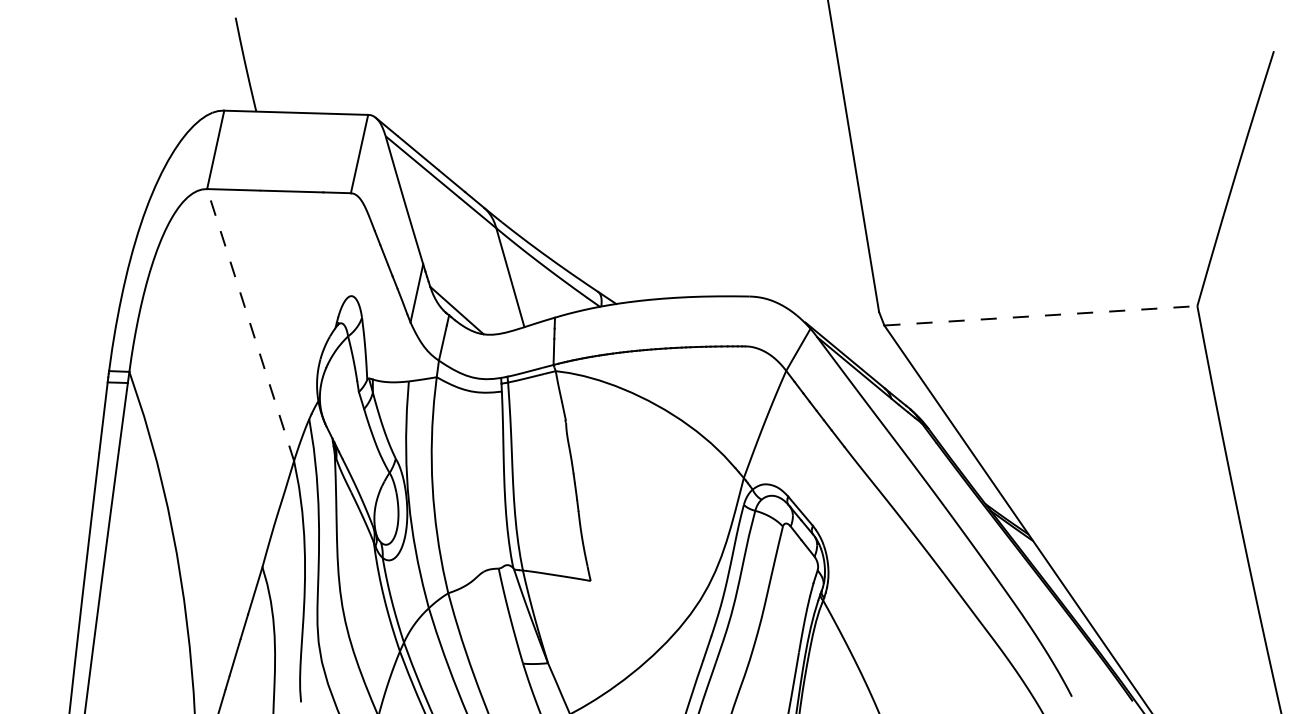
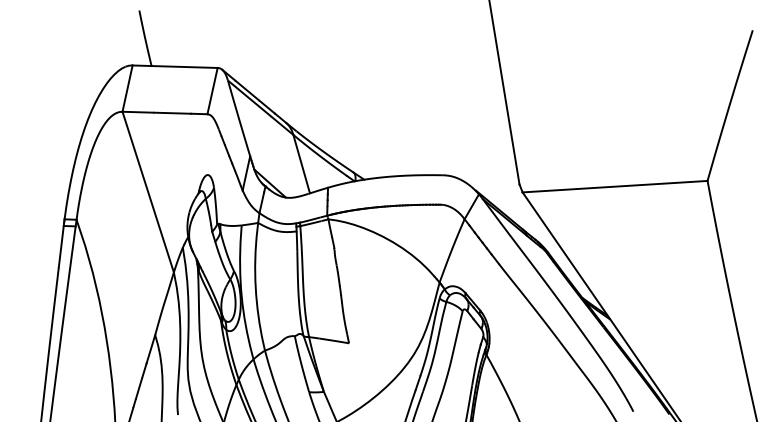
line: (1041, 315) -> (615, 186), dashed -> solid
line: (251, 323) -> (148, 191), dashed -> solid

